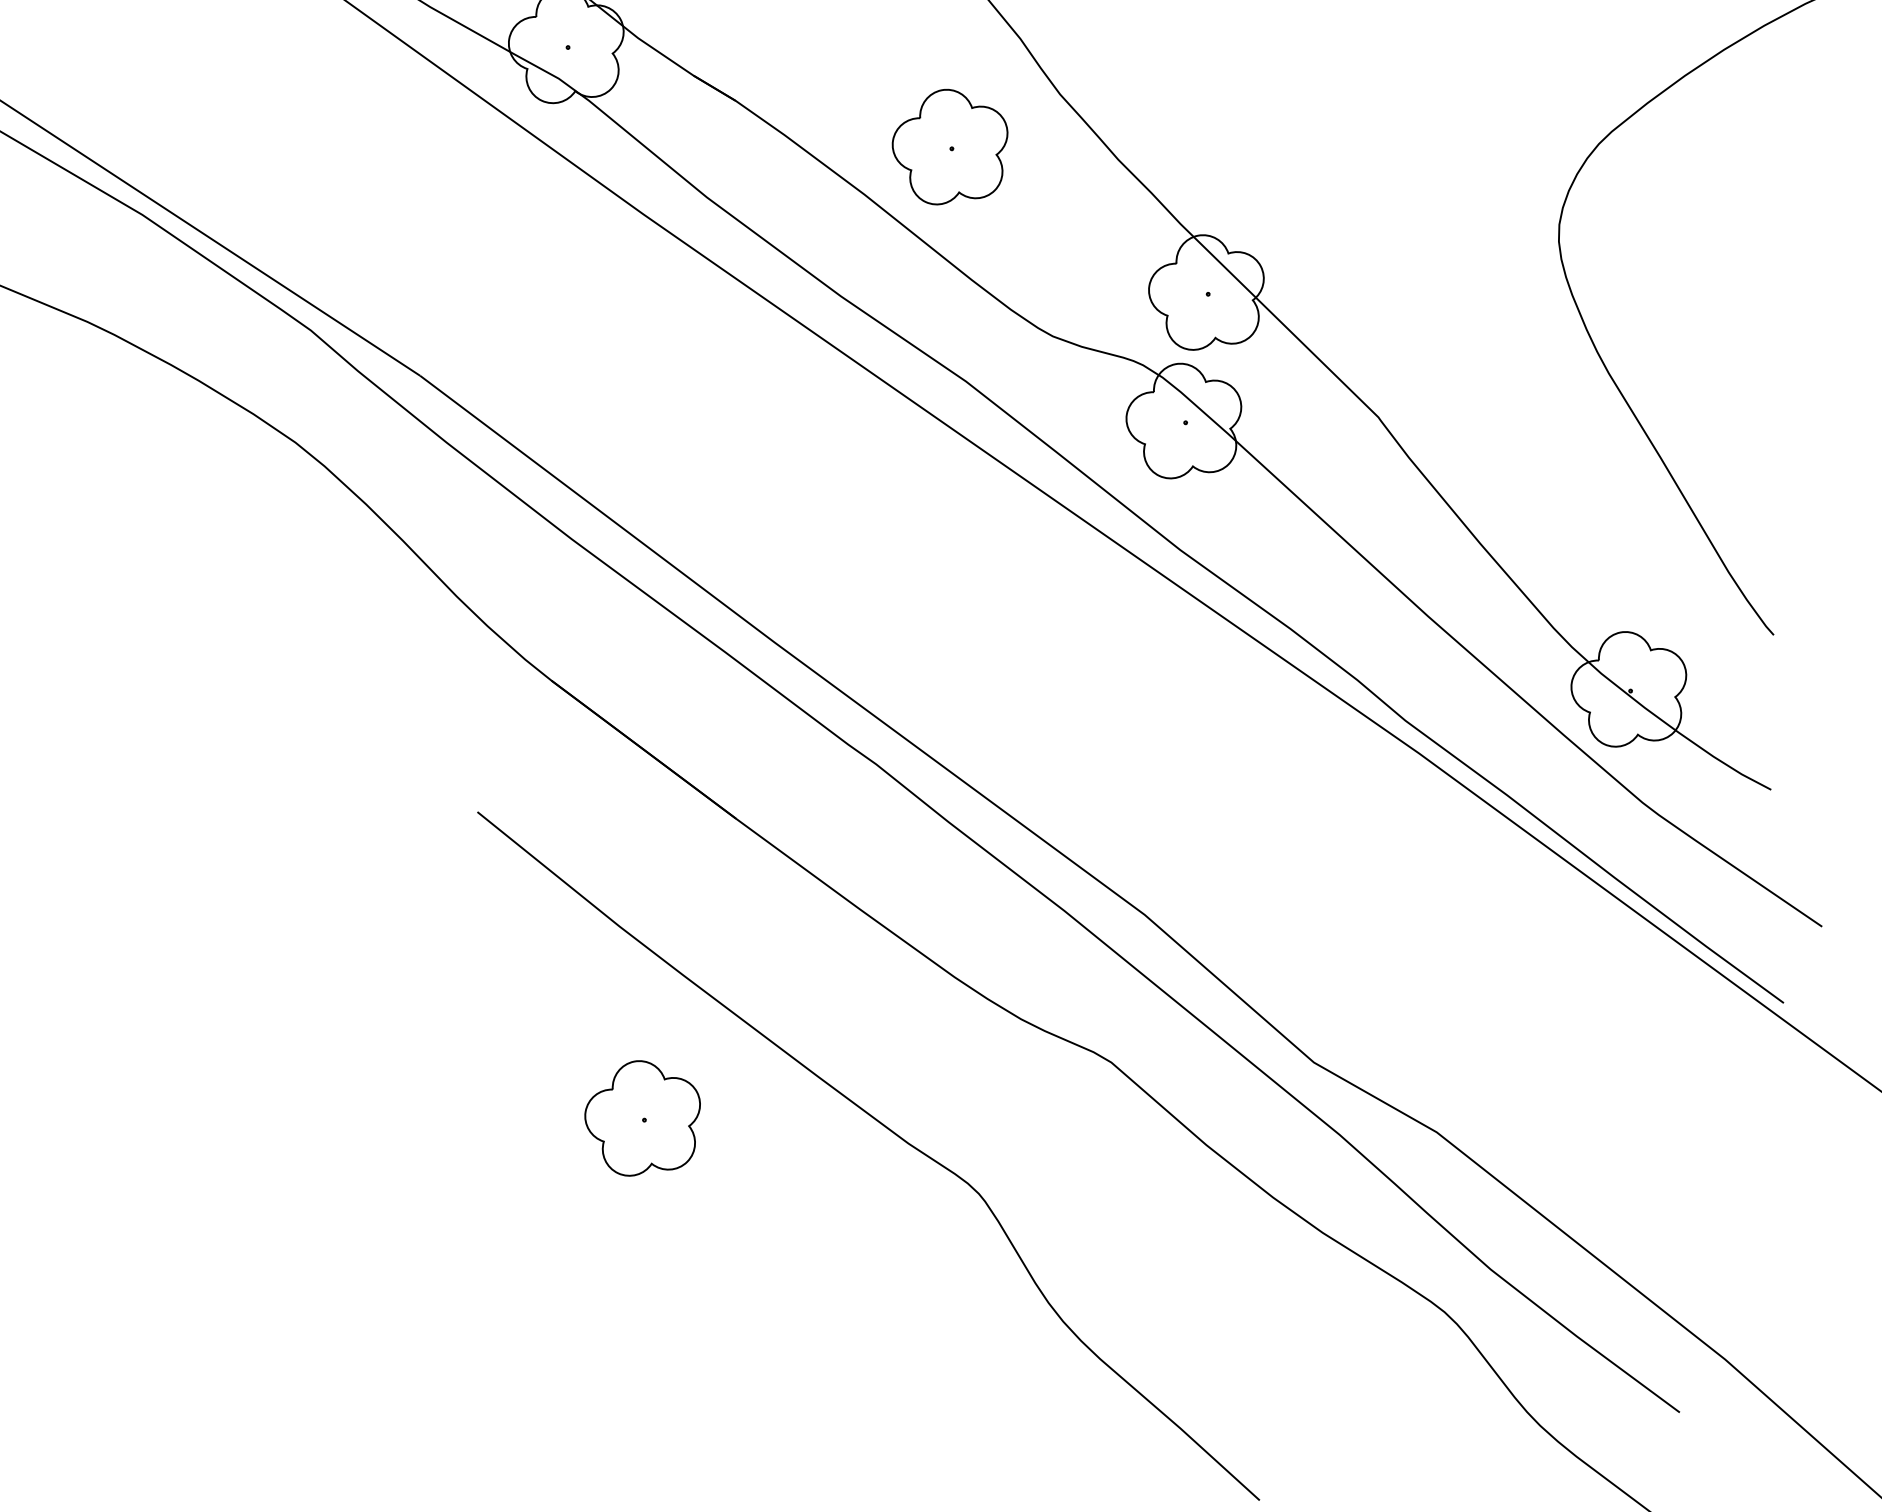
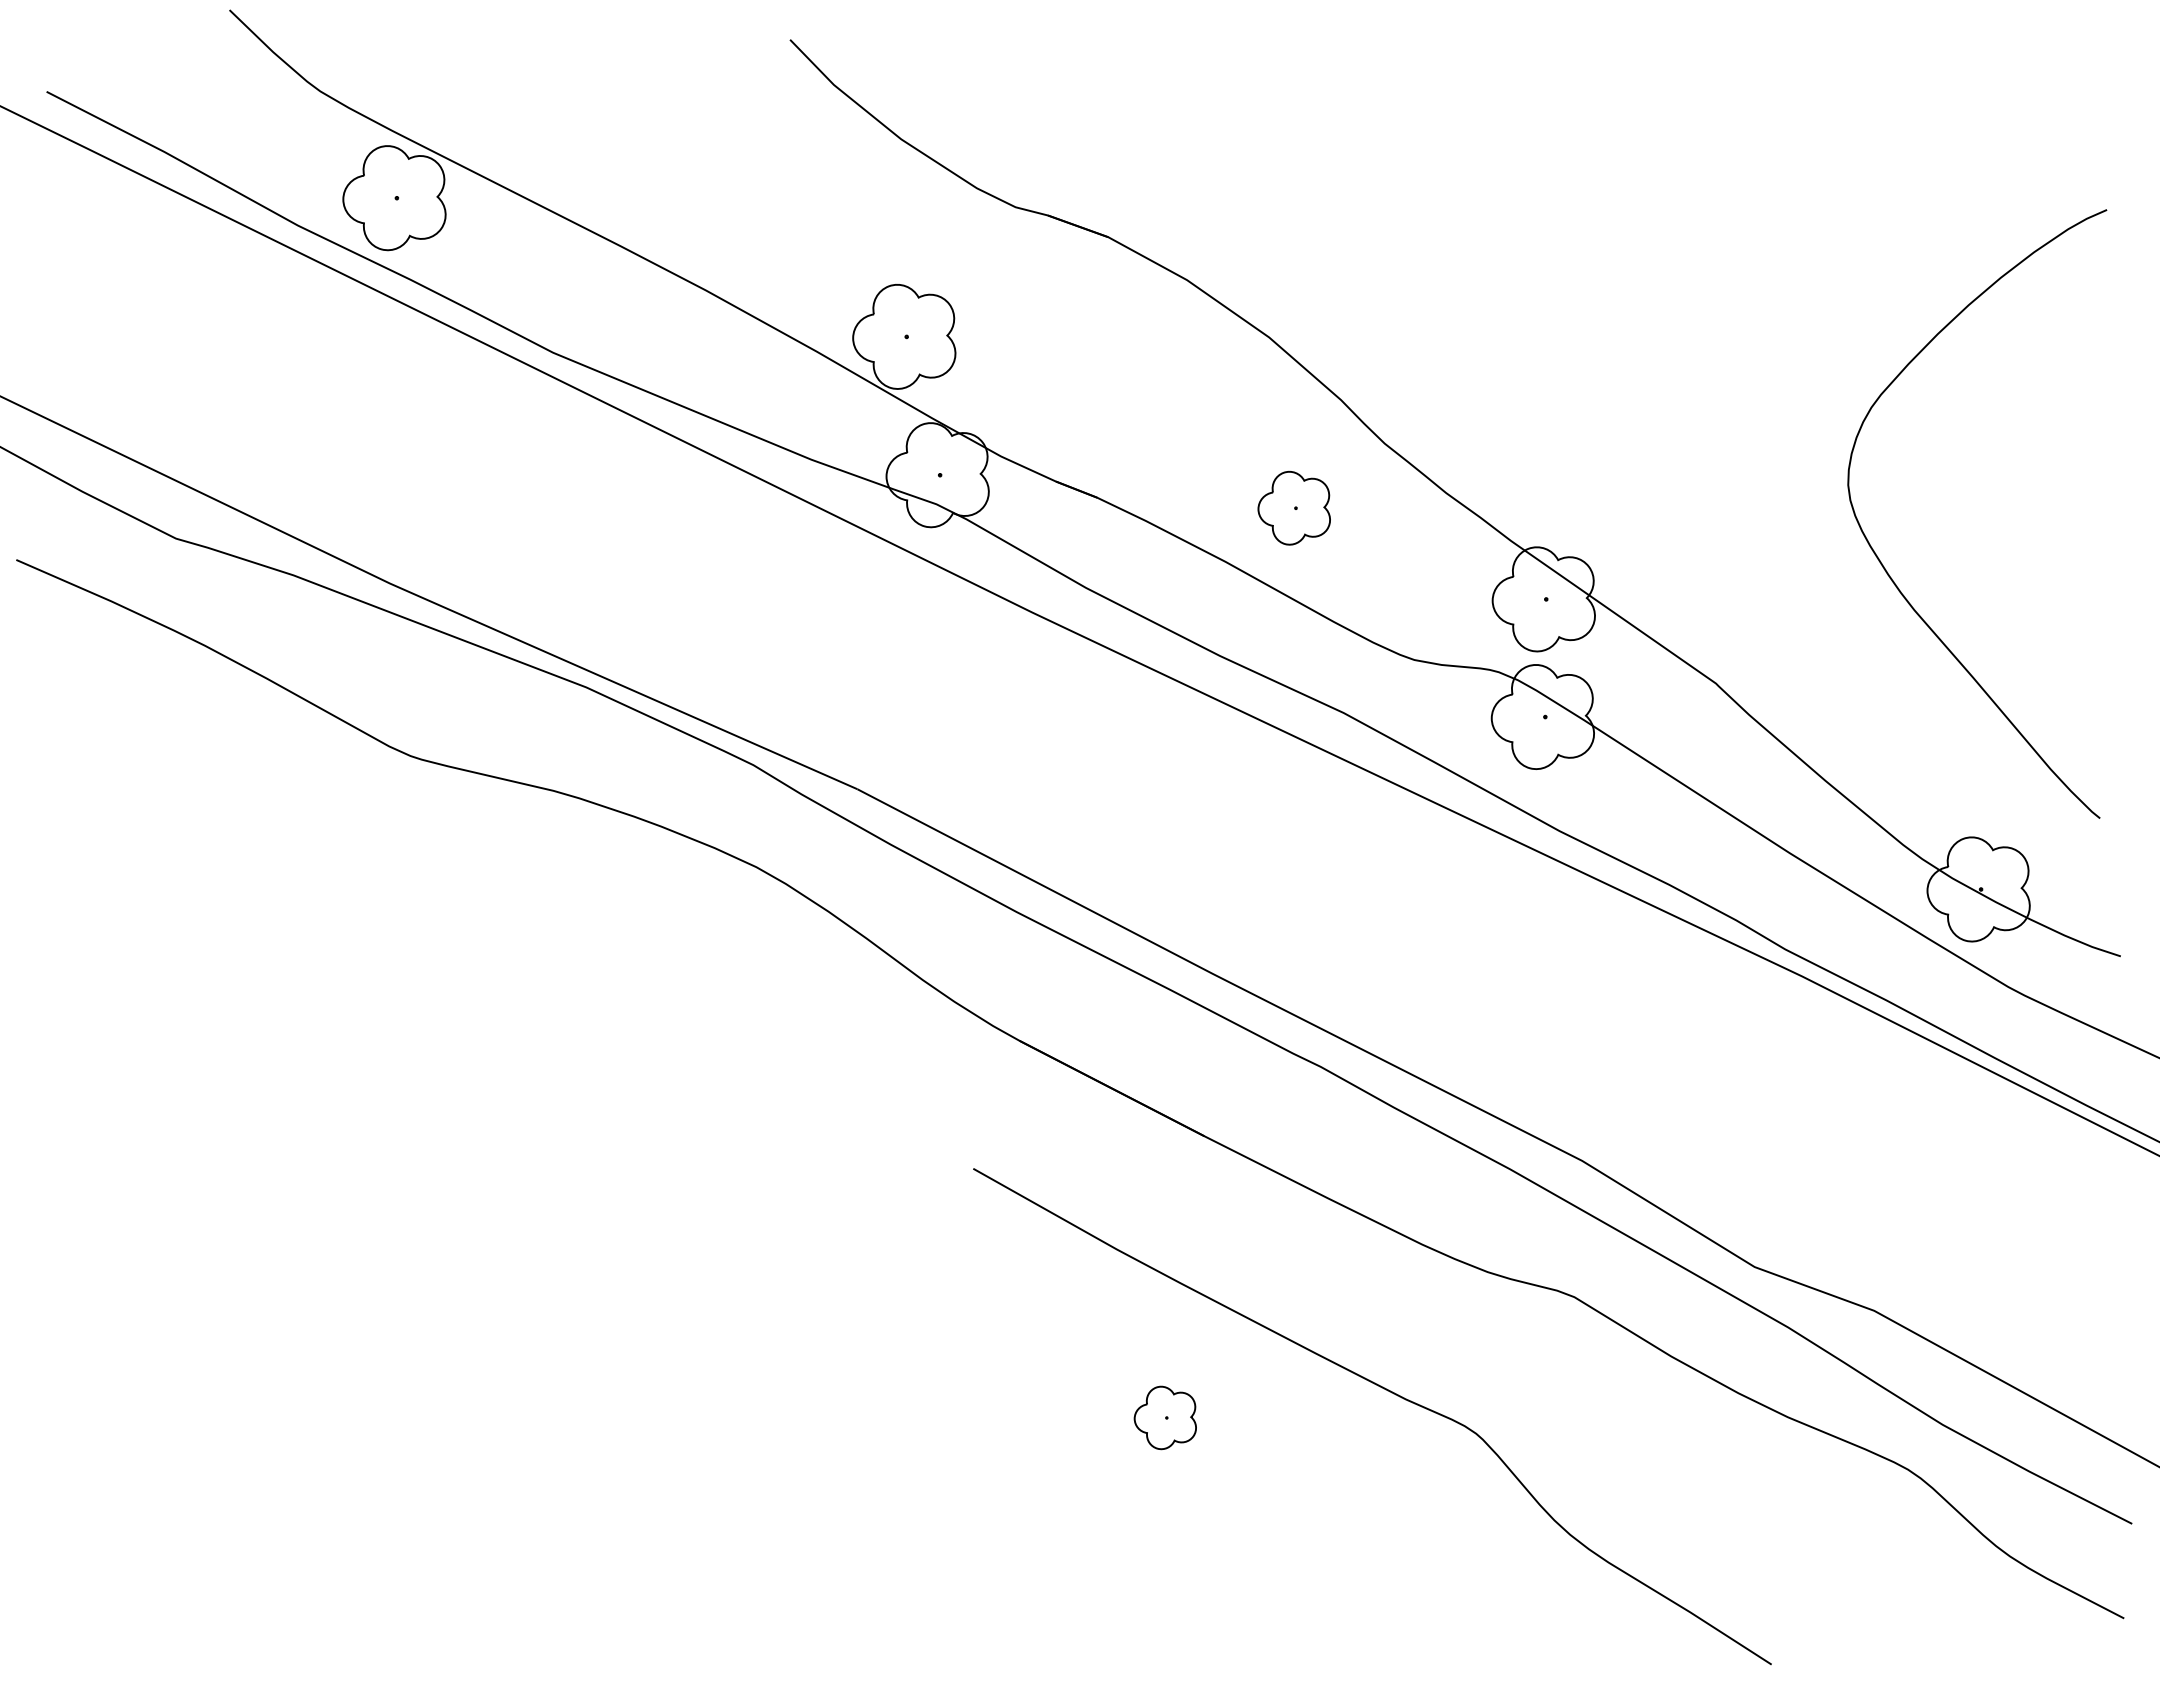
part: (949, 148) -> (1294, 508), size x0.7
part: (642, 1119) -> (1165, 1417), size x0.6

